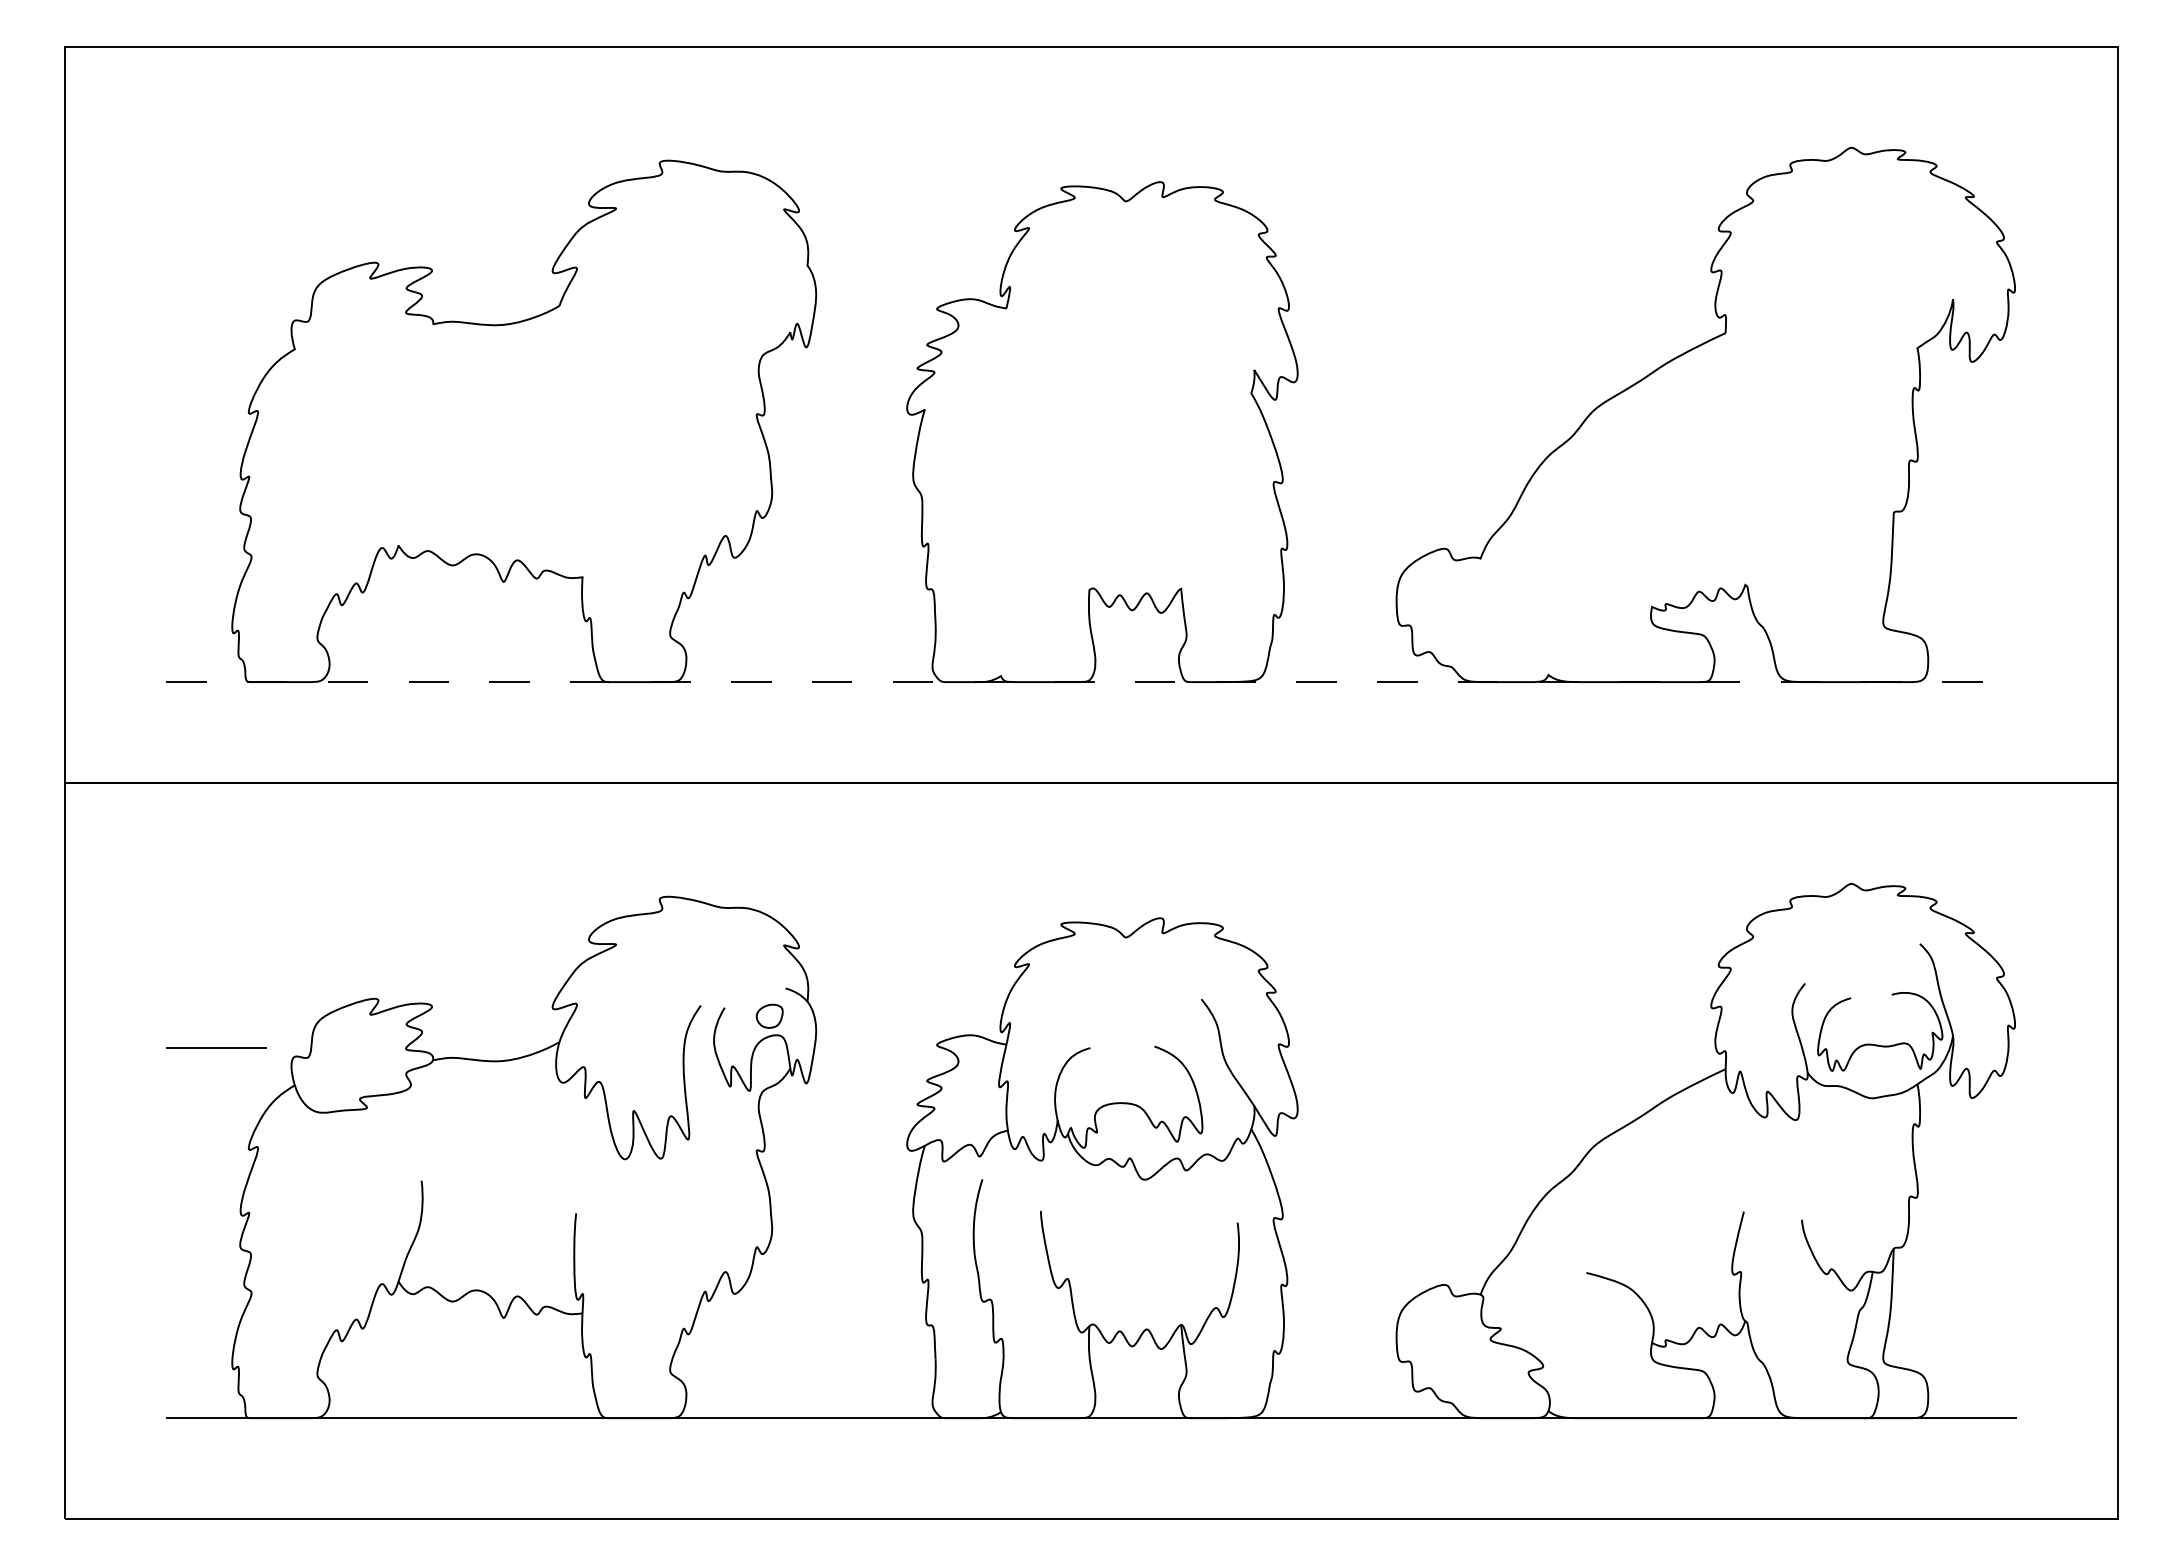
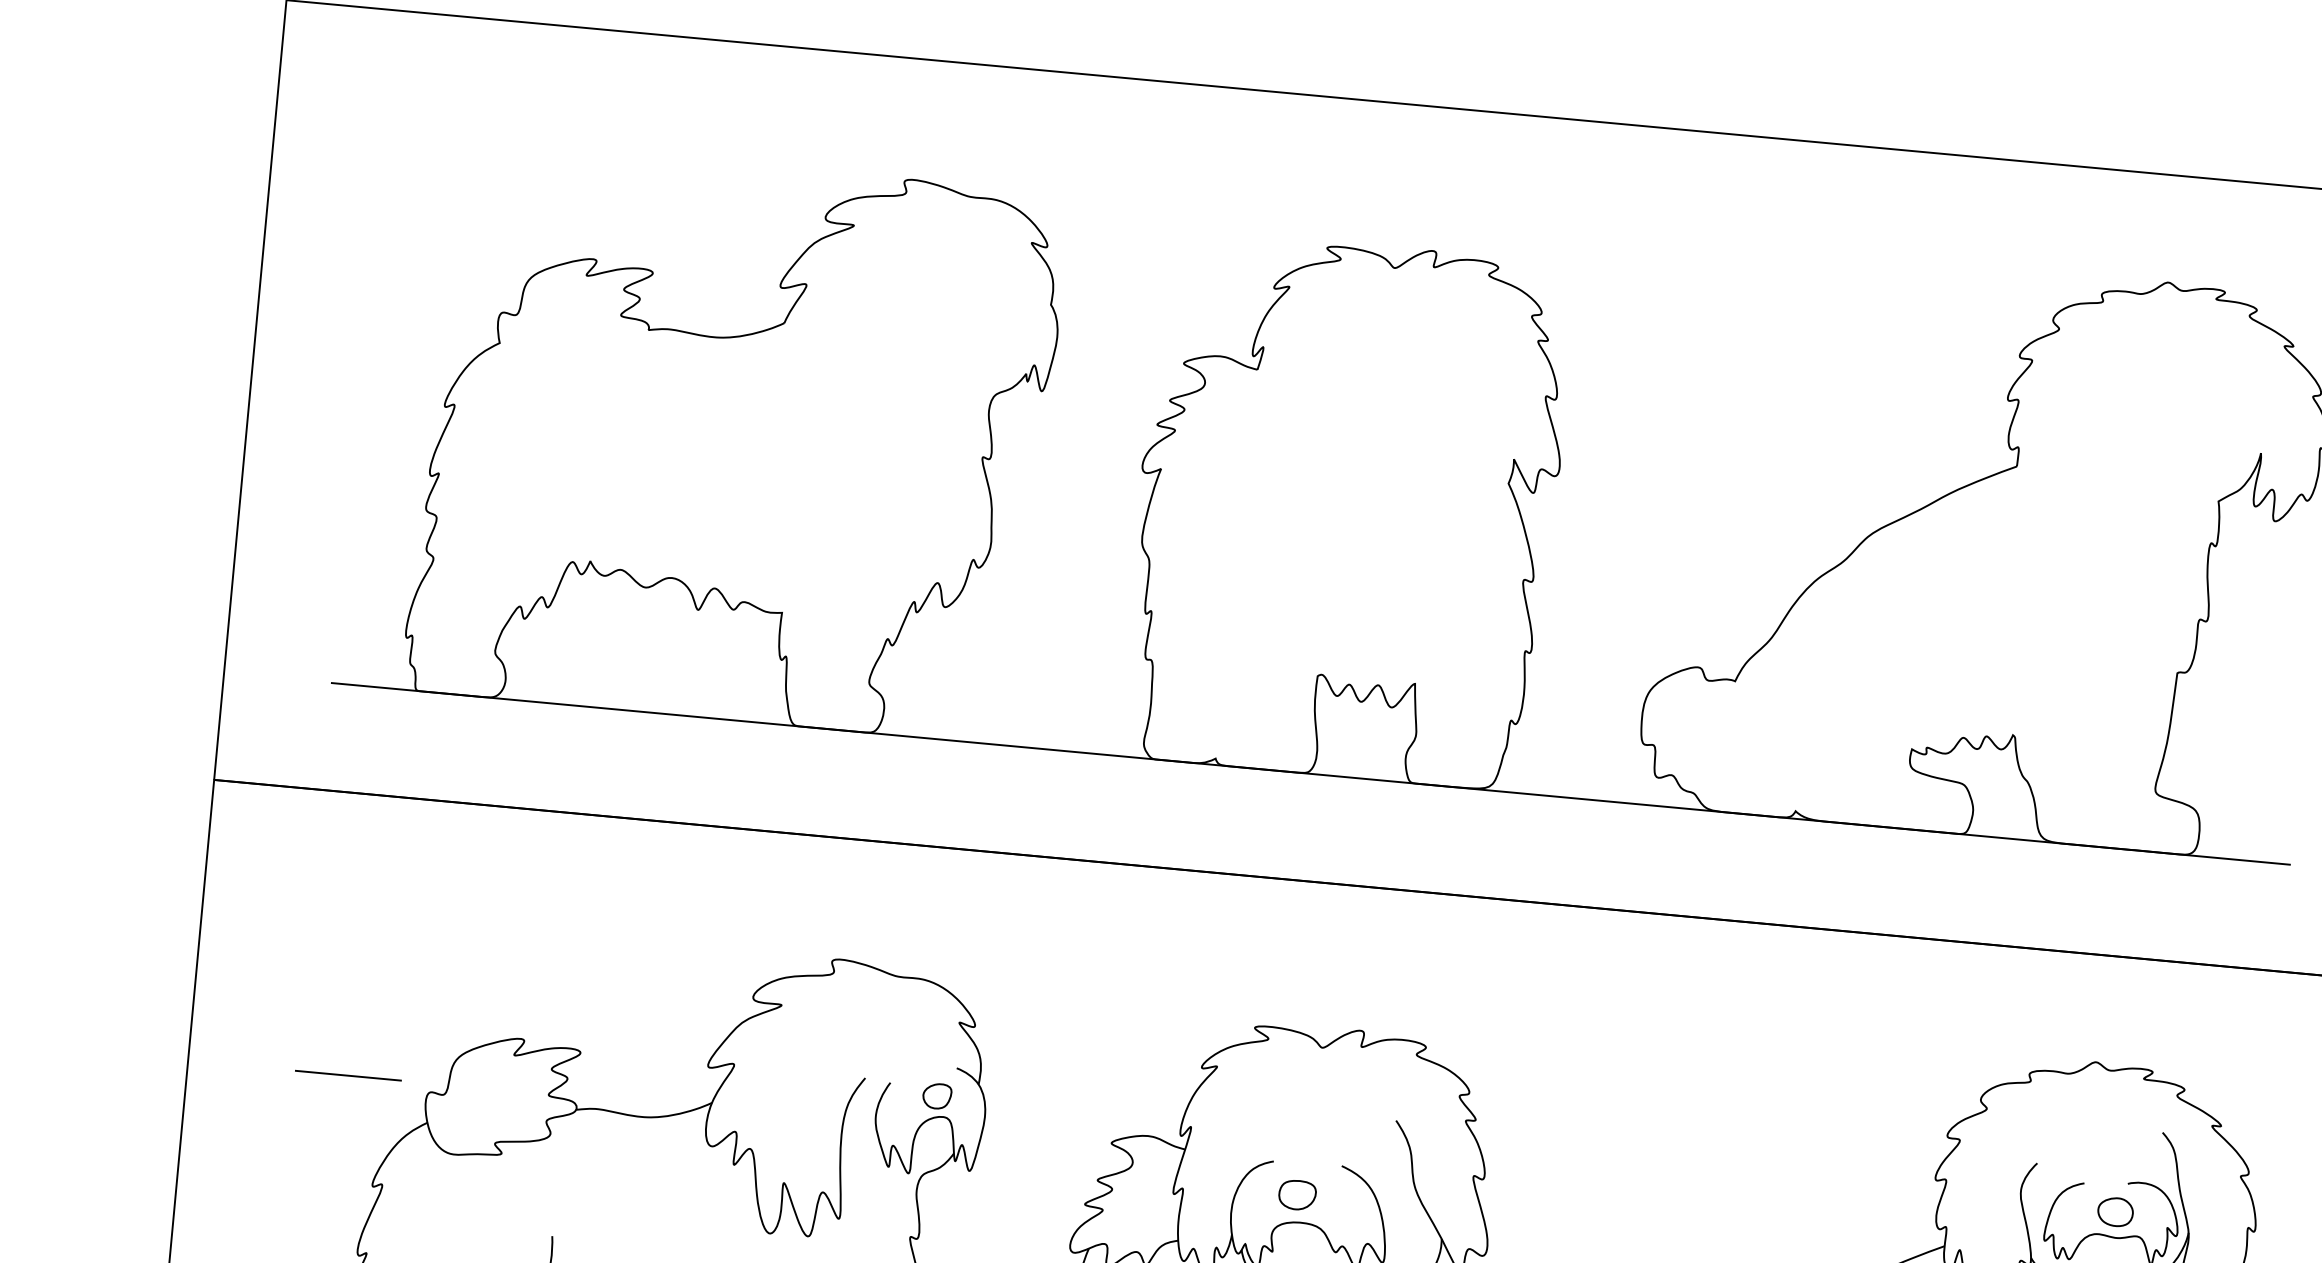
line: (1091, 682) -> (1310, 774), dashed -> solid
part: (1882, 1022) -> (2115, 1212), added
part: (1115, 1077) -> (1297, 1195), added

